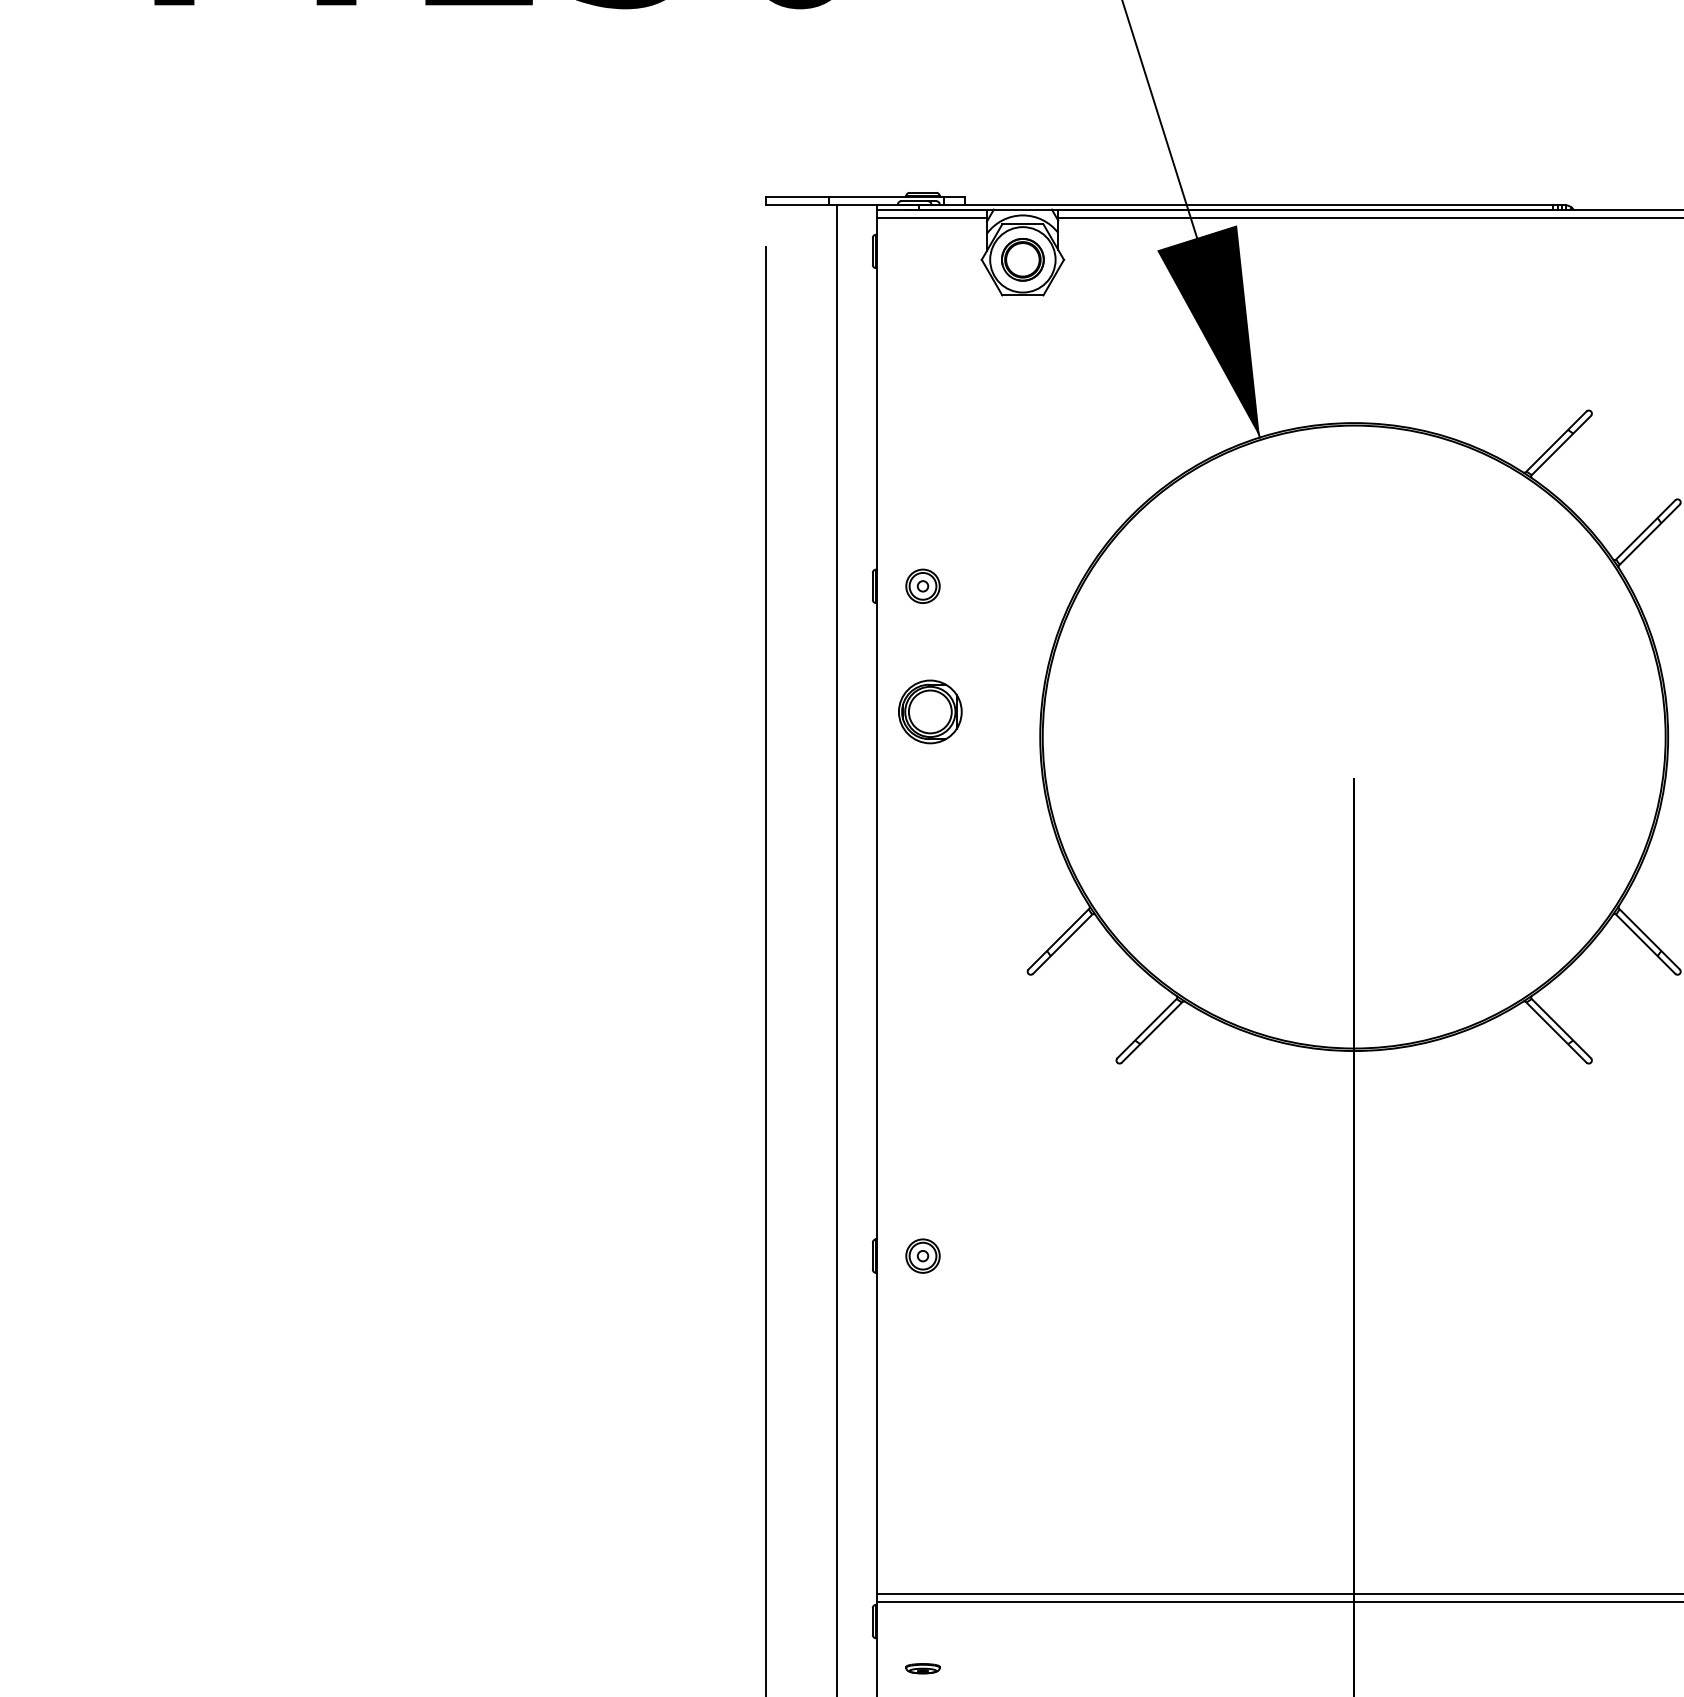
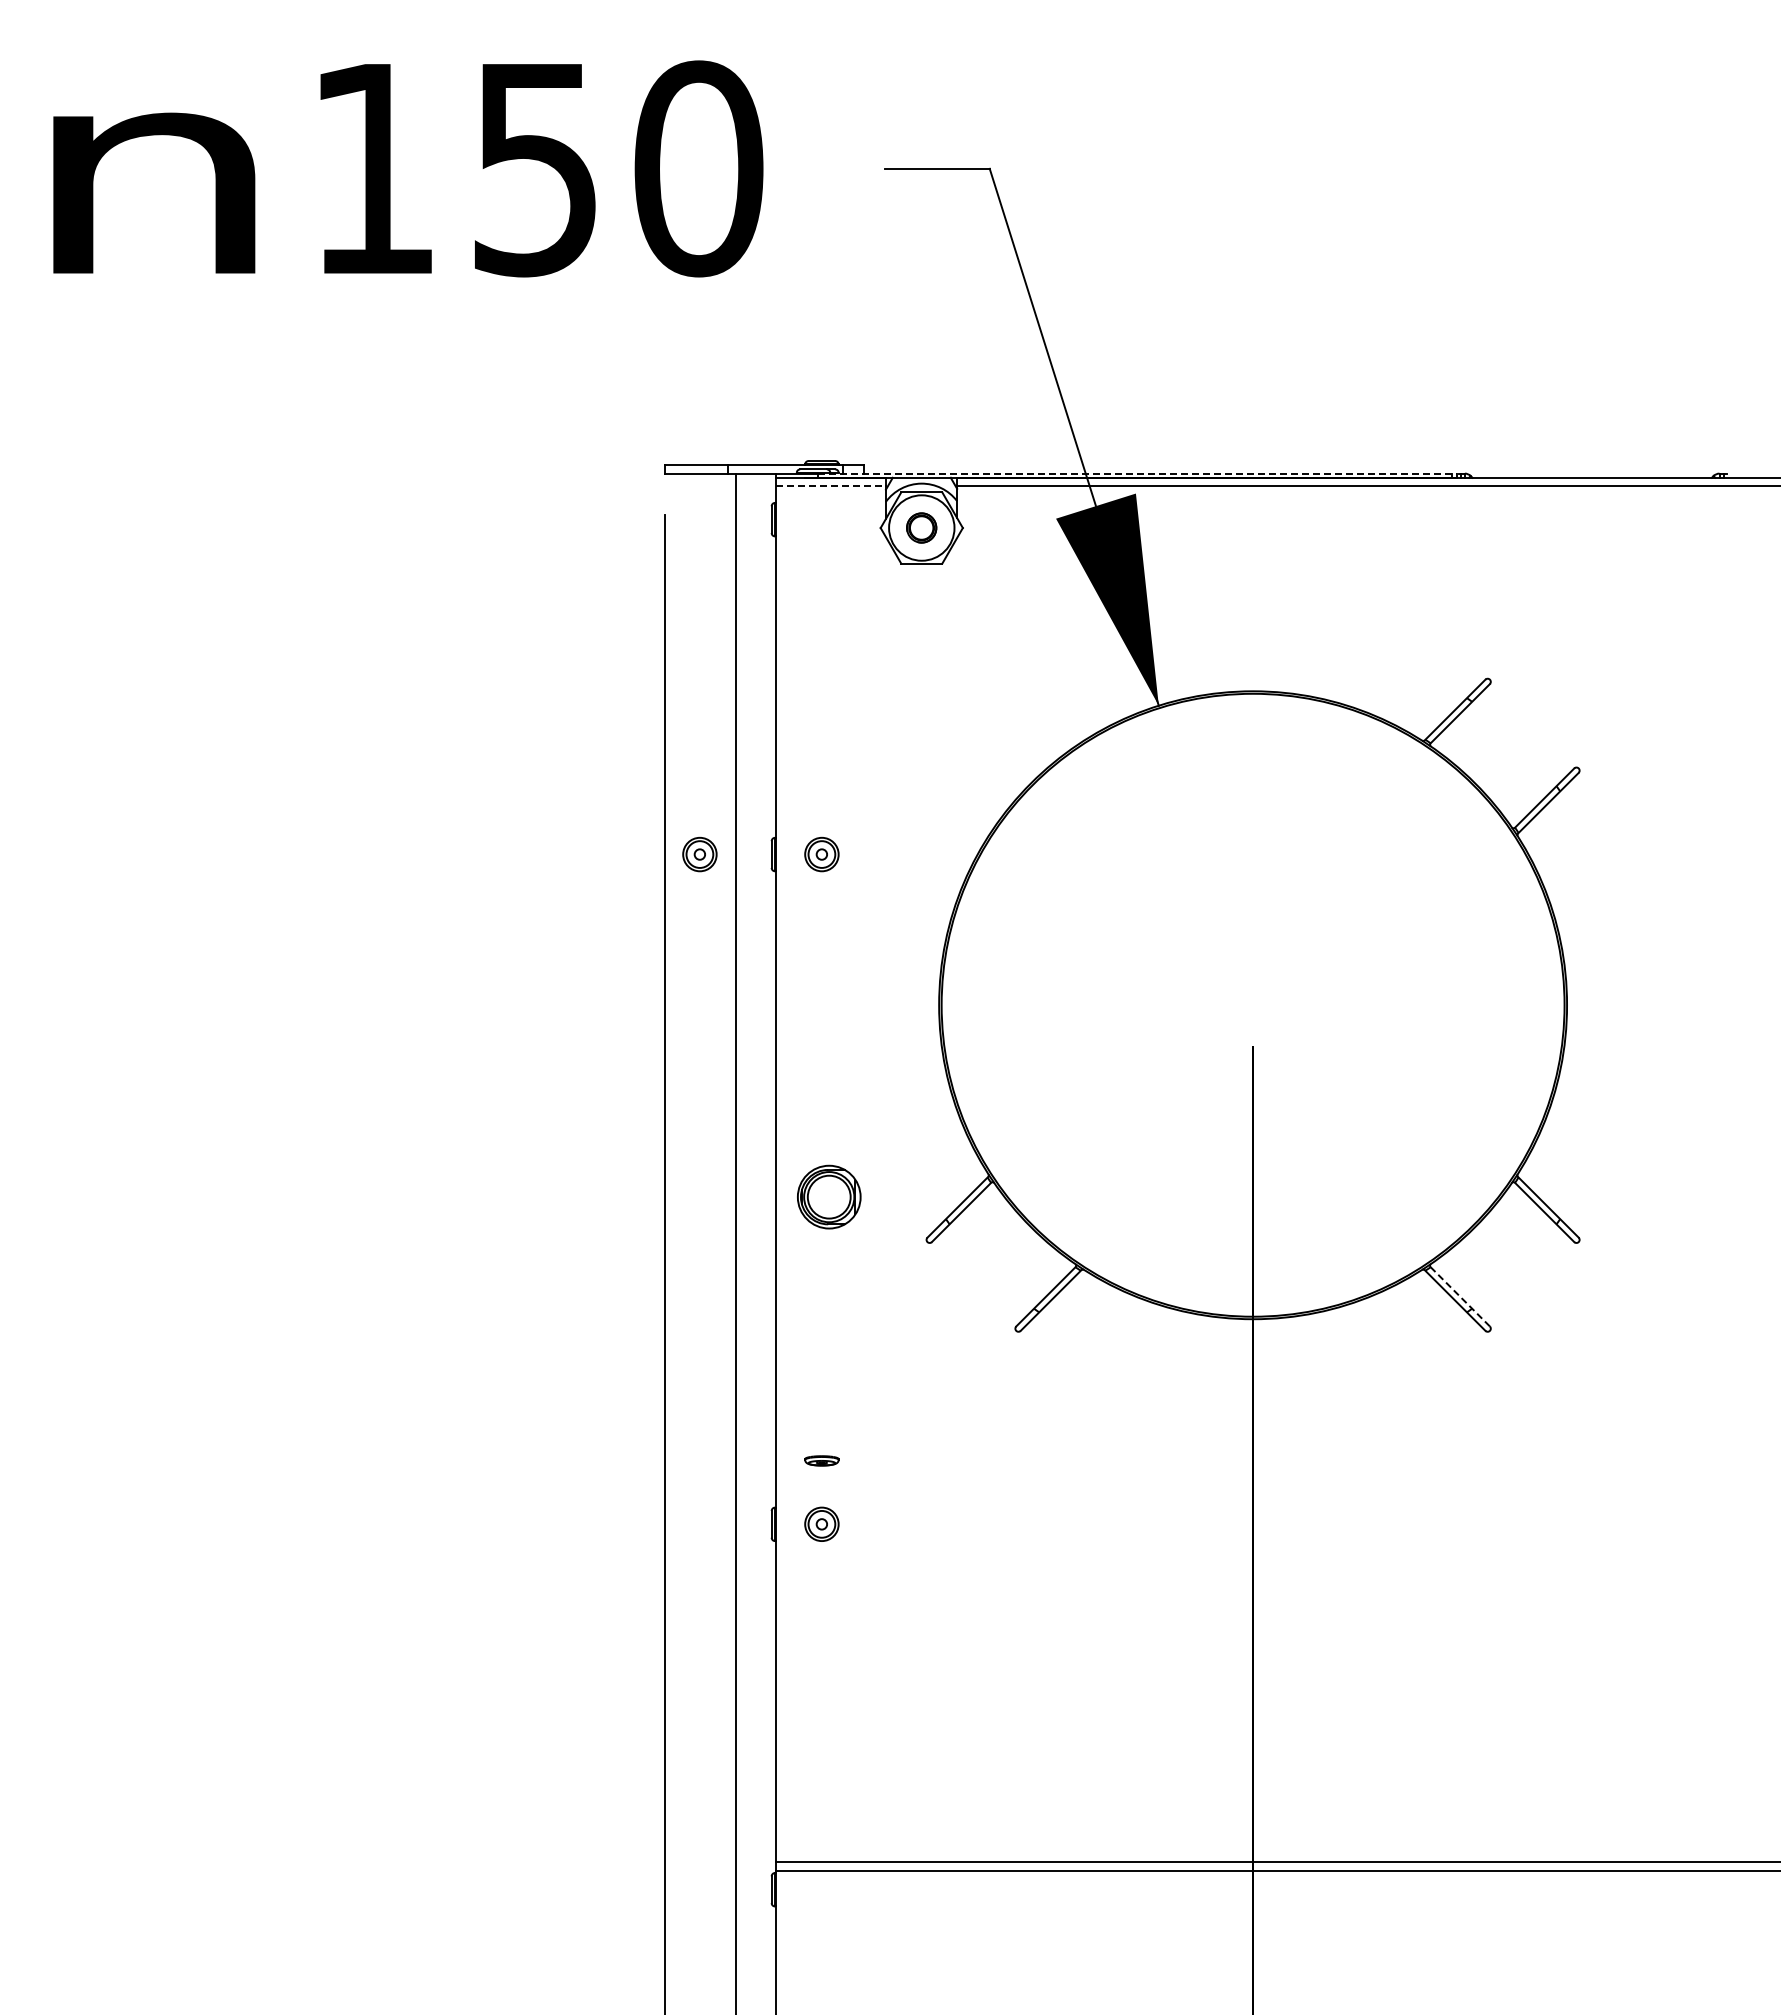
line: (1238, 205) -> (1137, 473), solid -> dashed
line: (932, 218) -> (831, 486), solid -> dashed
part: (1022, 259) -> (921, 527), size x0.7
part: (800, 586) -> (699, 854), added
part: (930, 711) -> (829, 1196), moved
line: (1561, 1028) -> (1460, 1296), solid -> dashed
part: (922, 1668) -> (821, 1460), moved

